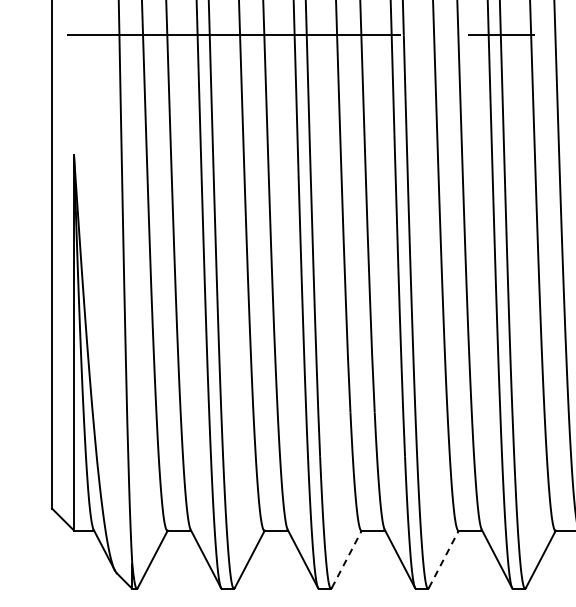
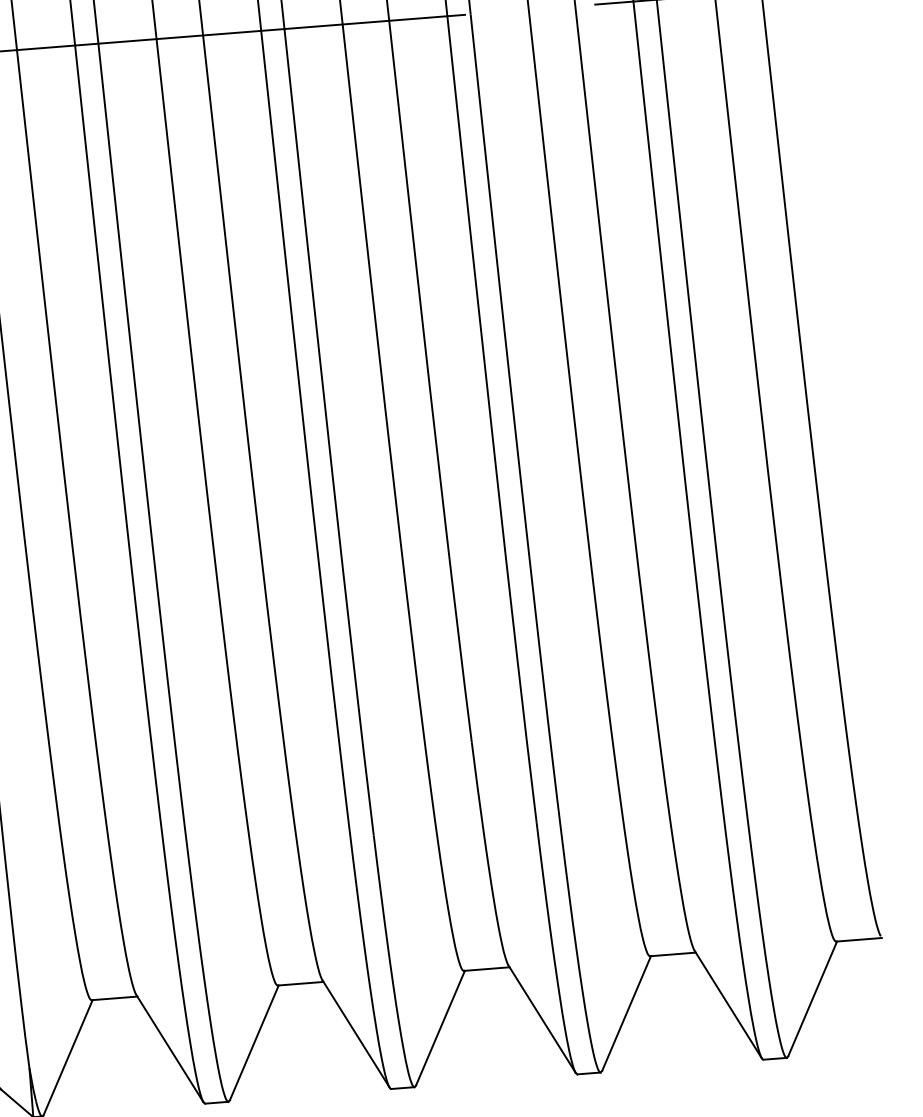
line: (347, 558) -> (441, 1026), dashed -> solid
line: (444, 558) -> (627, 1011), dashed -> solid

